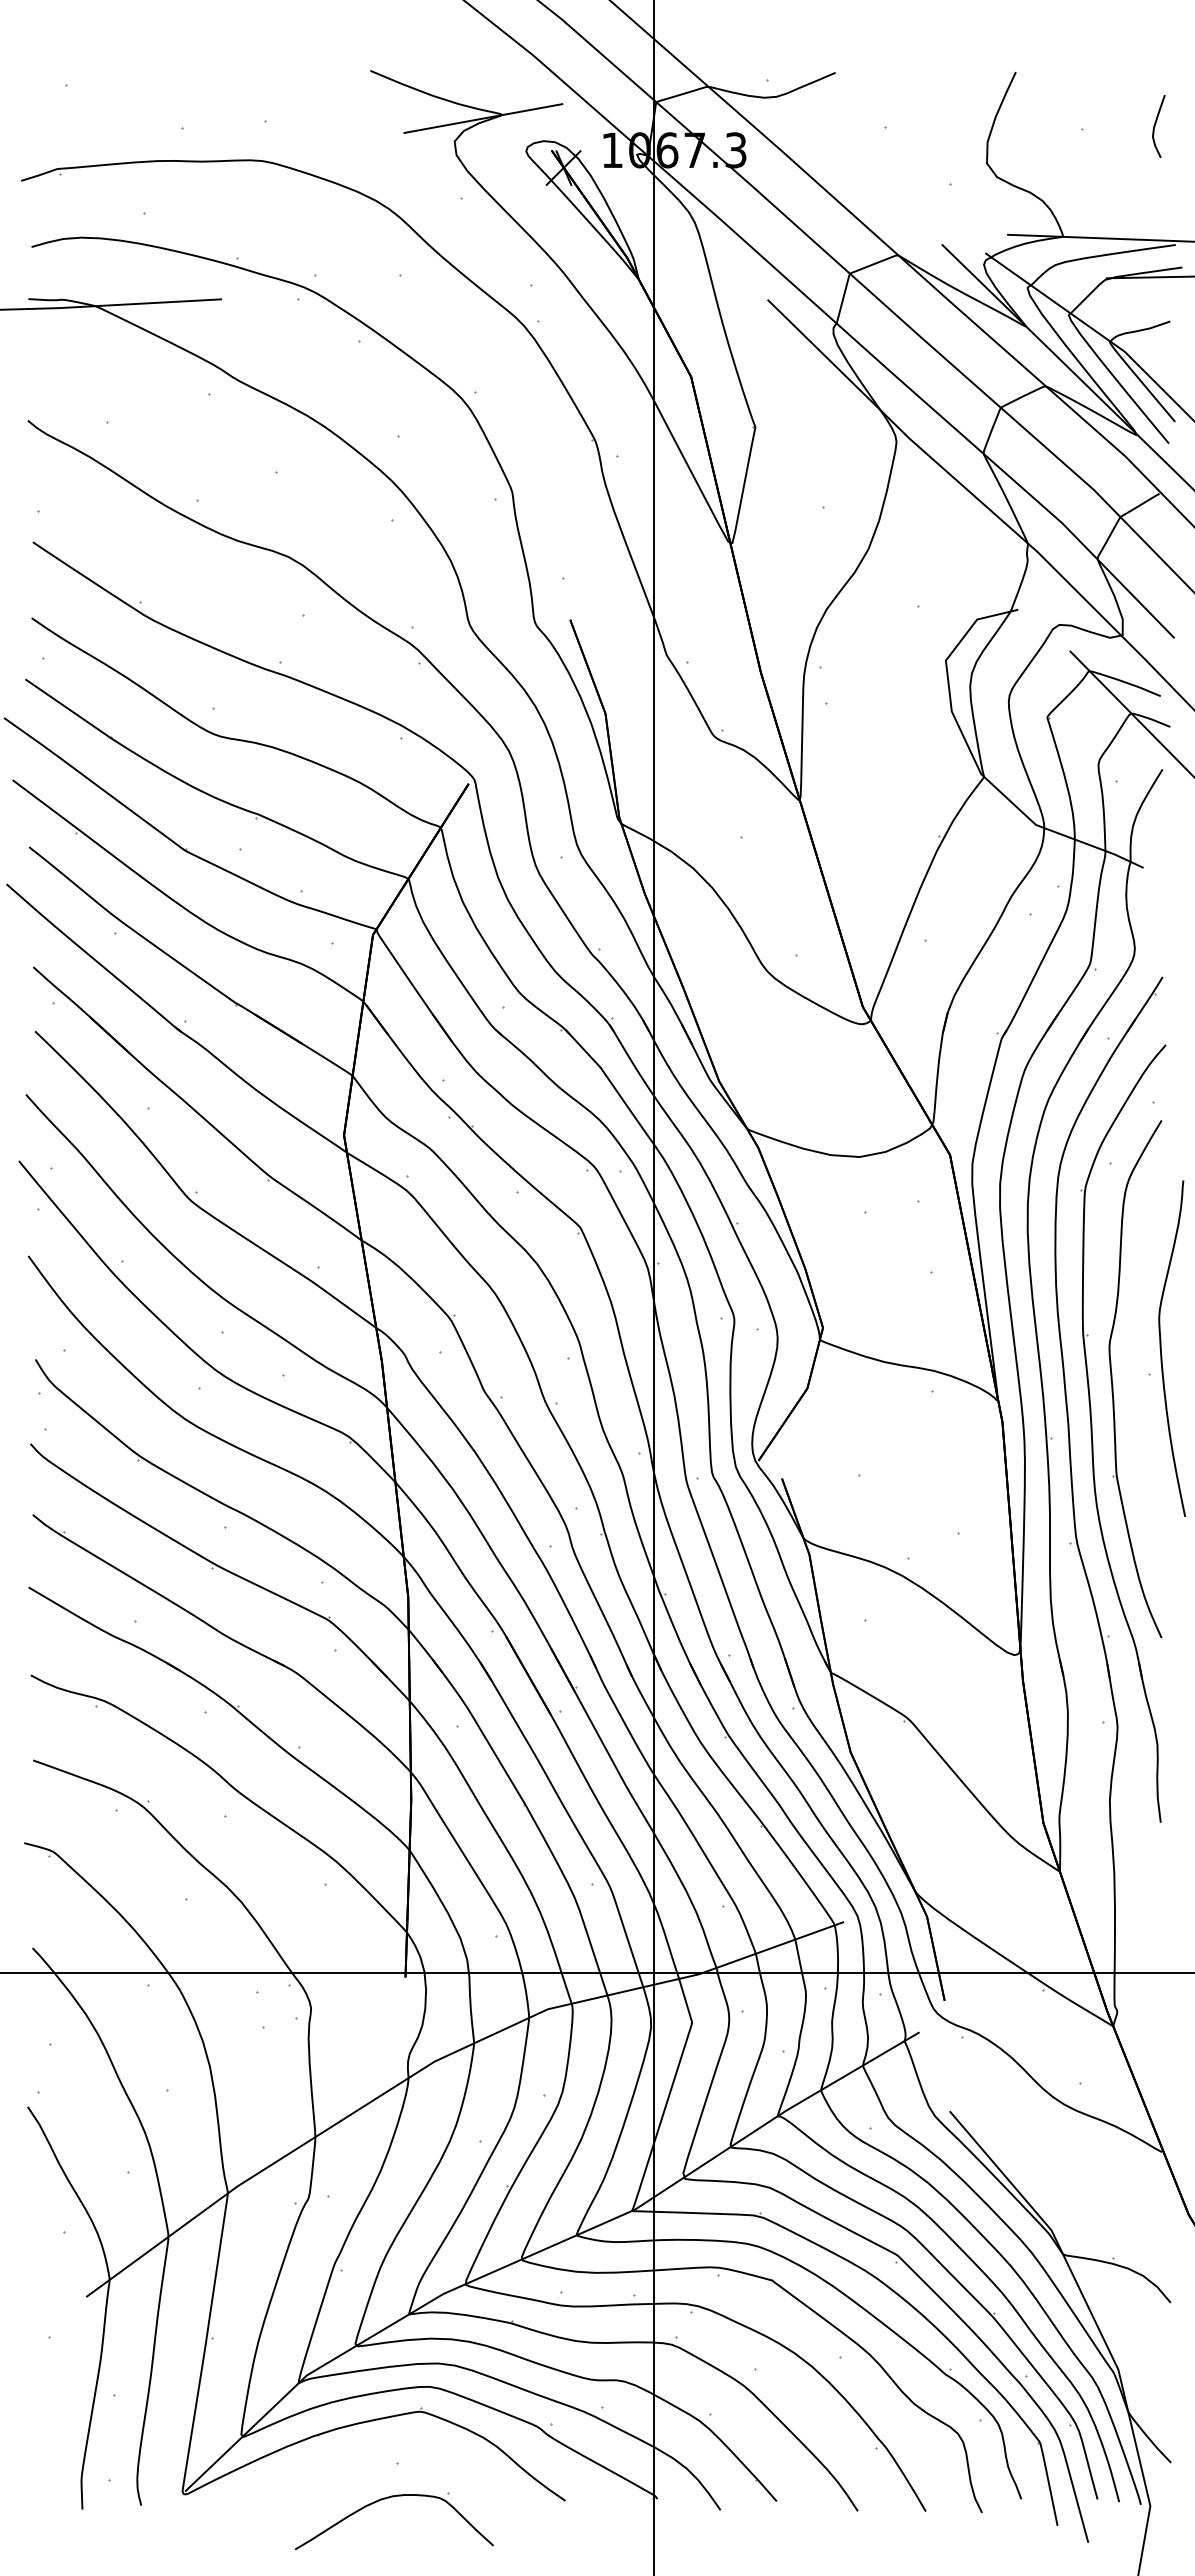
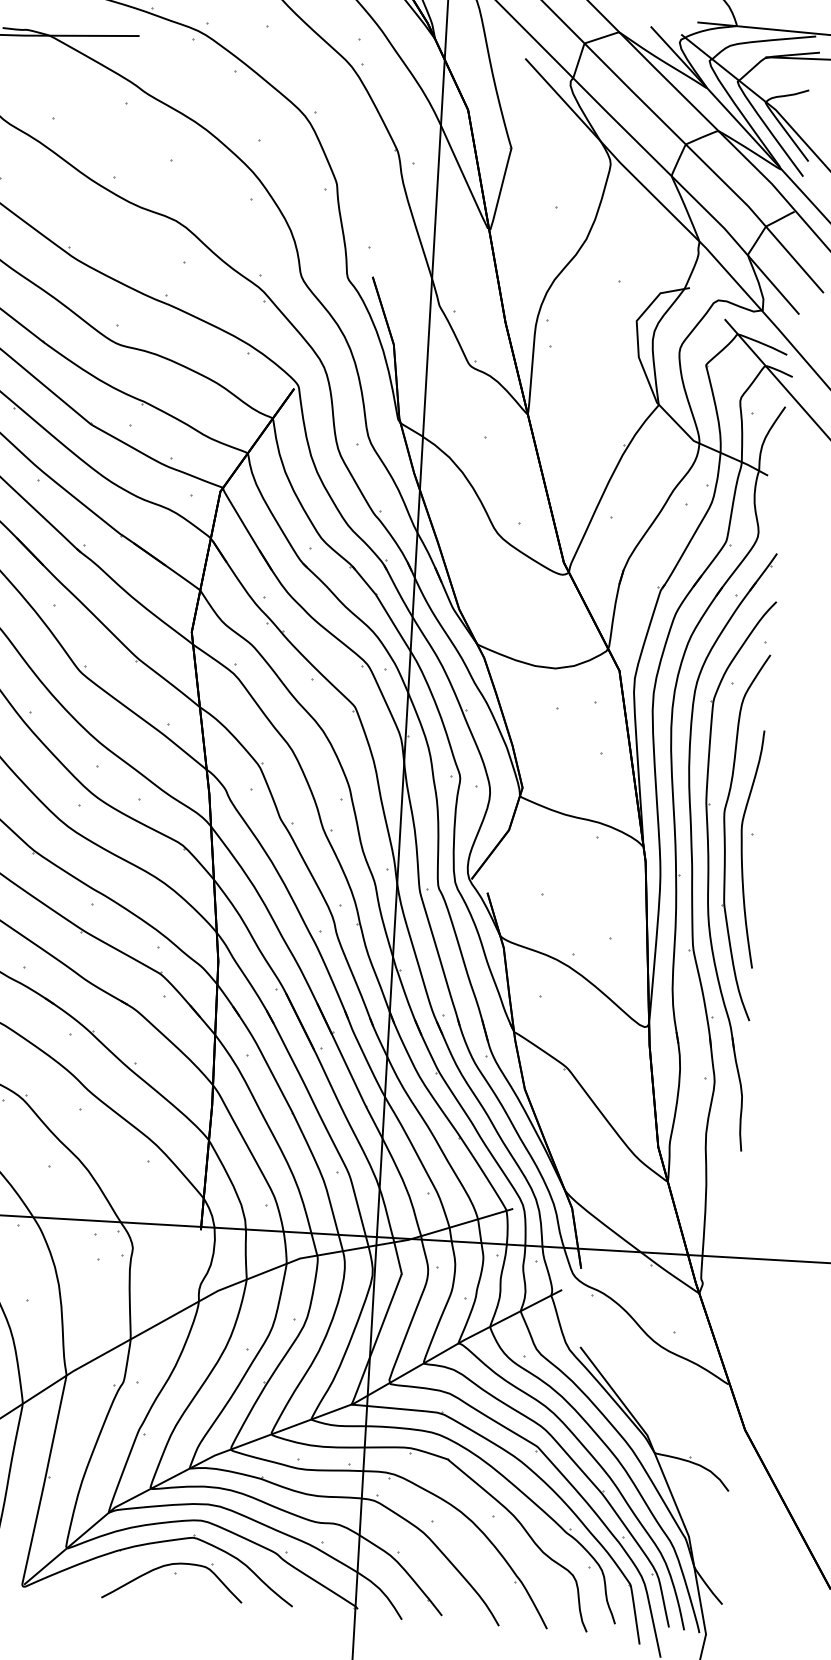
curve: (1161, 1348) -> (742, 848), moved
part: (389, 2498) -> (170, 1565), moved

